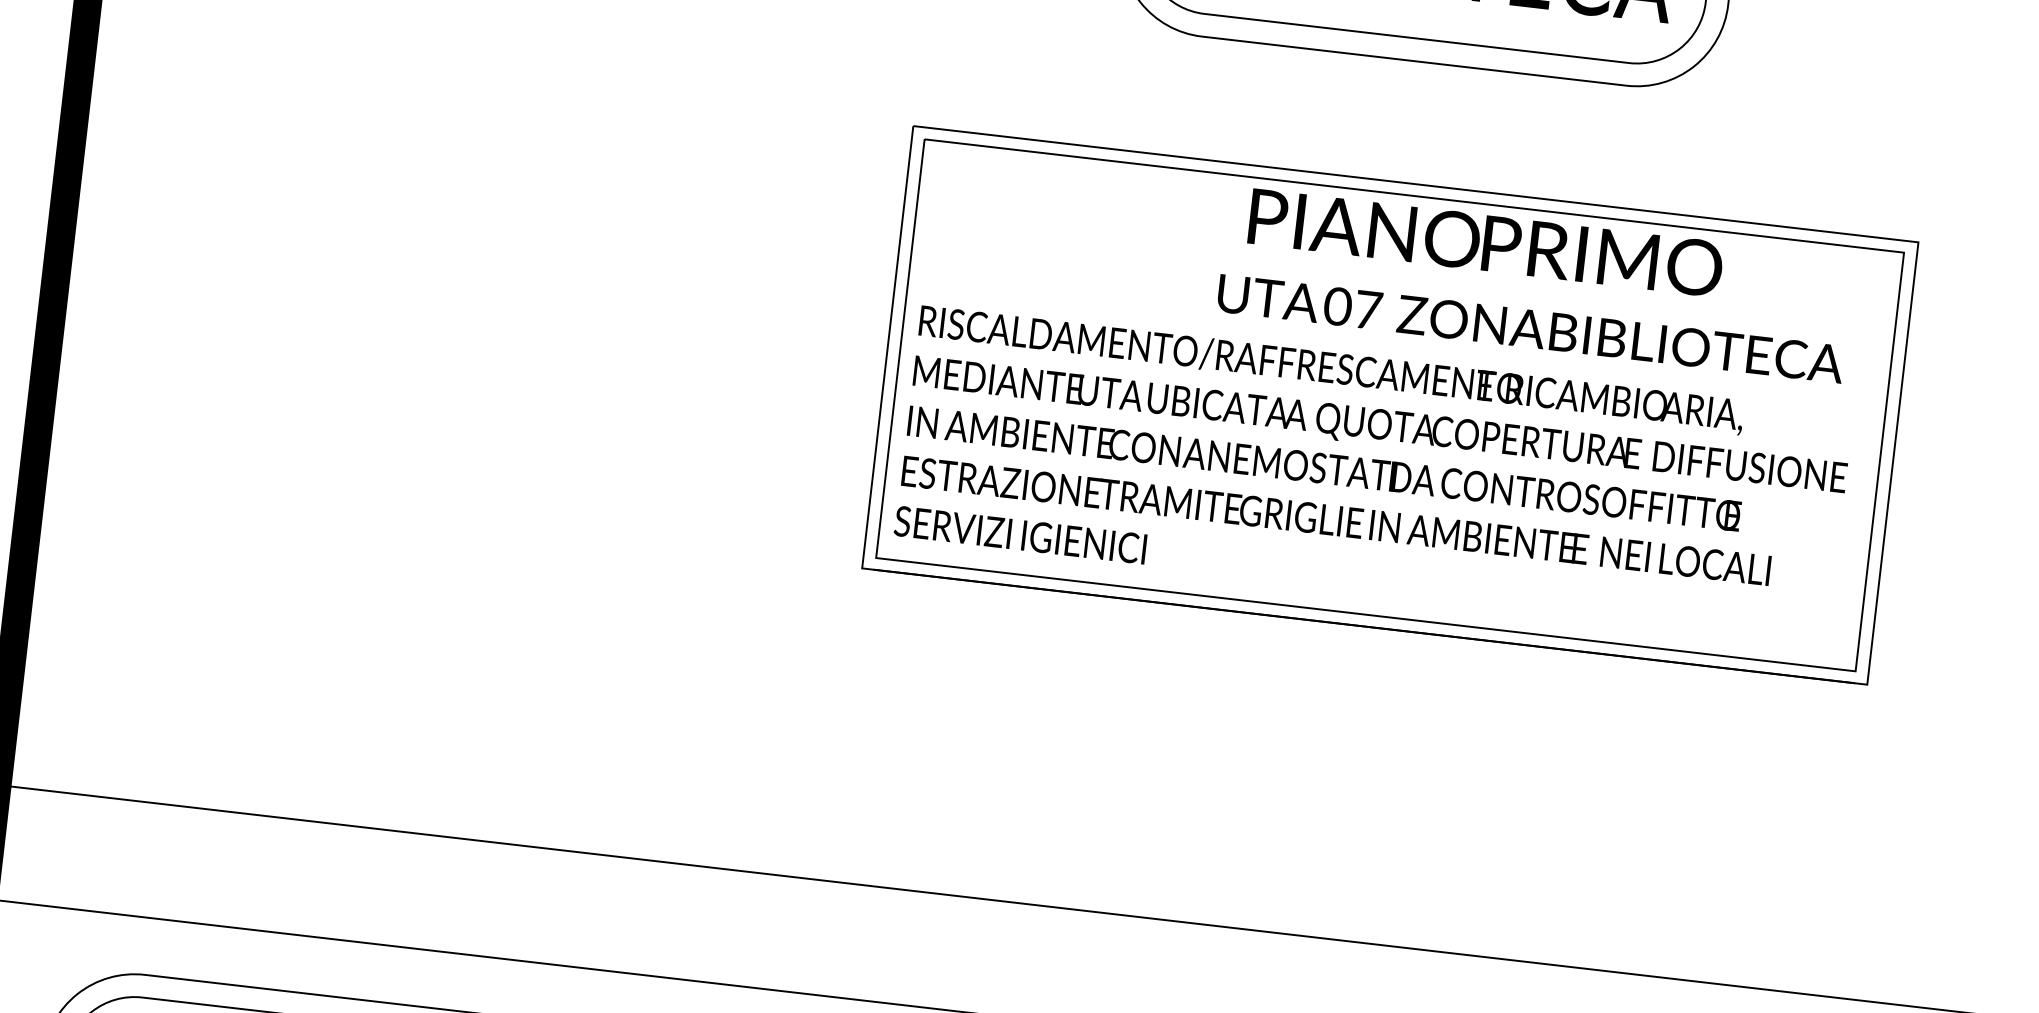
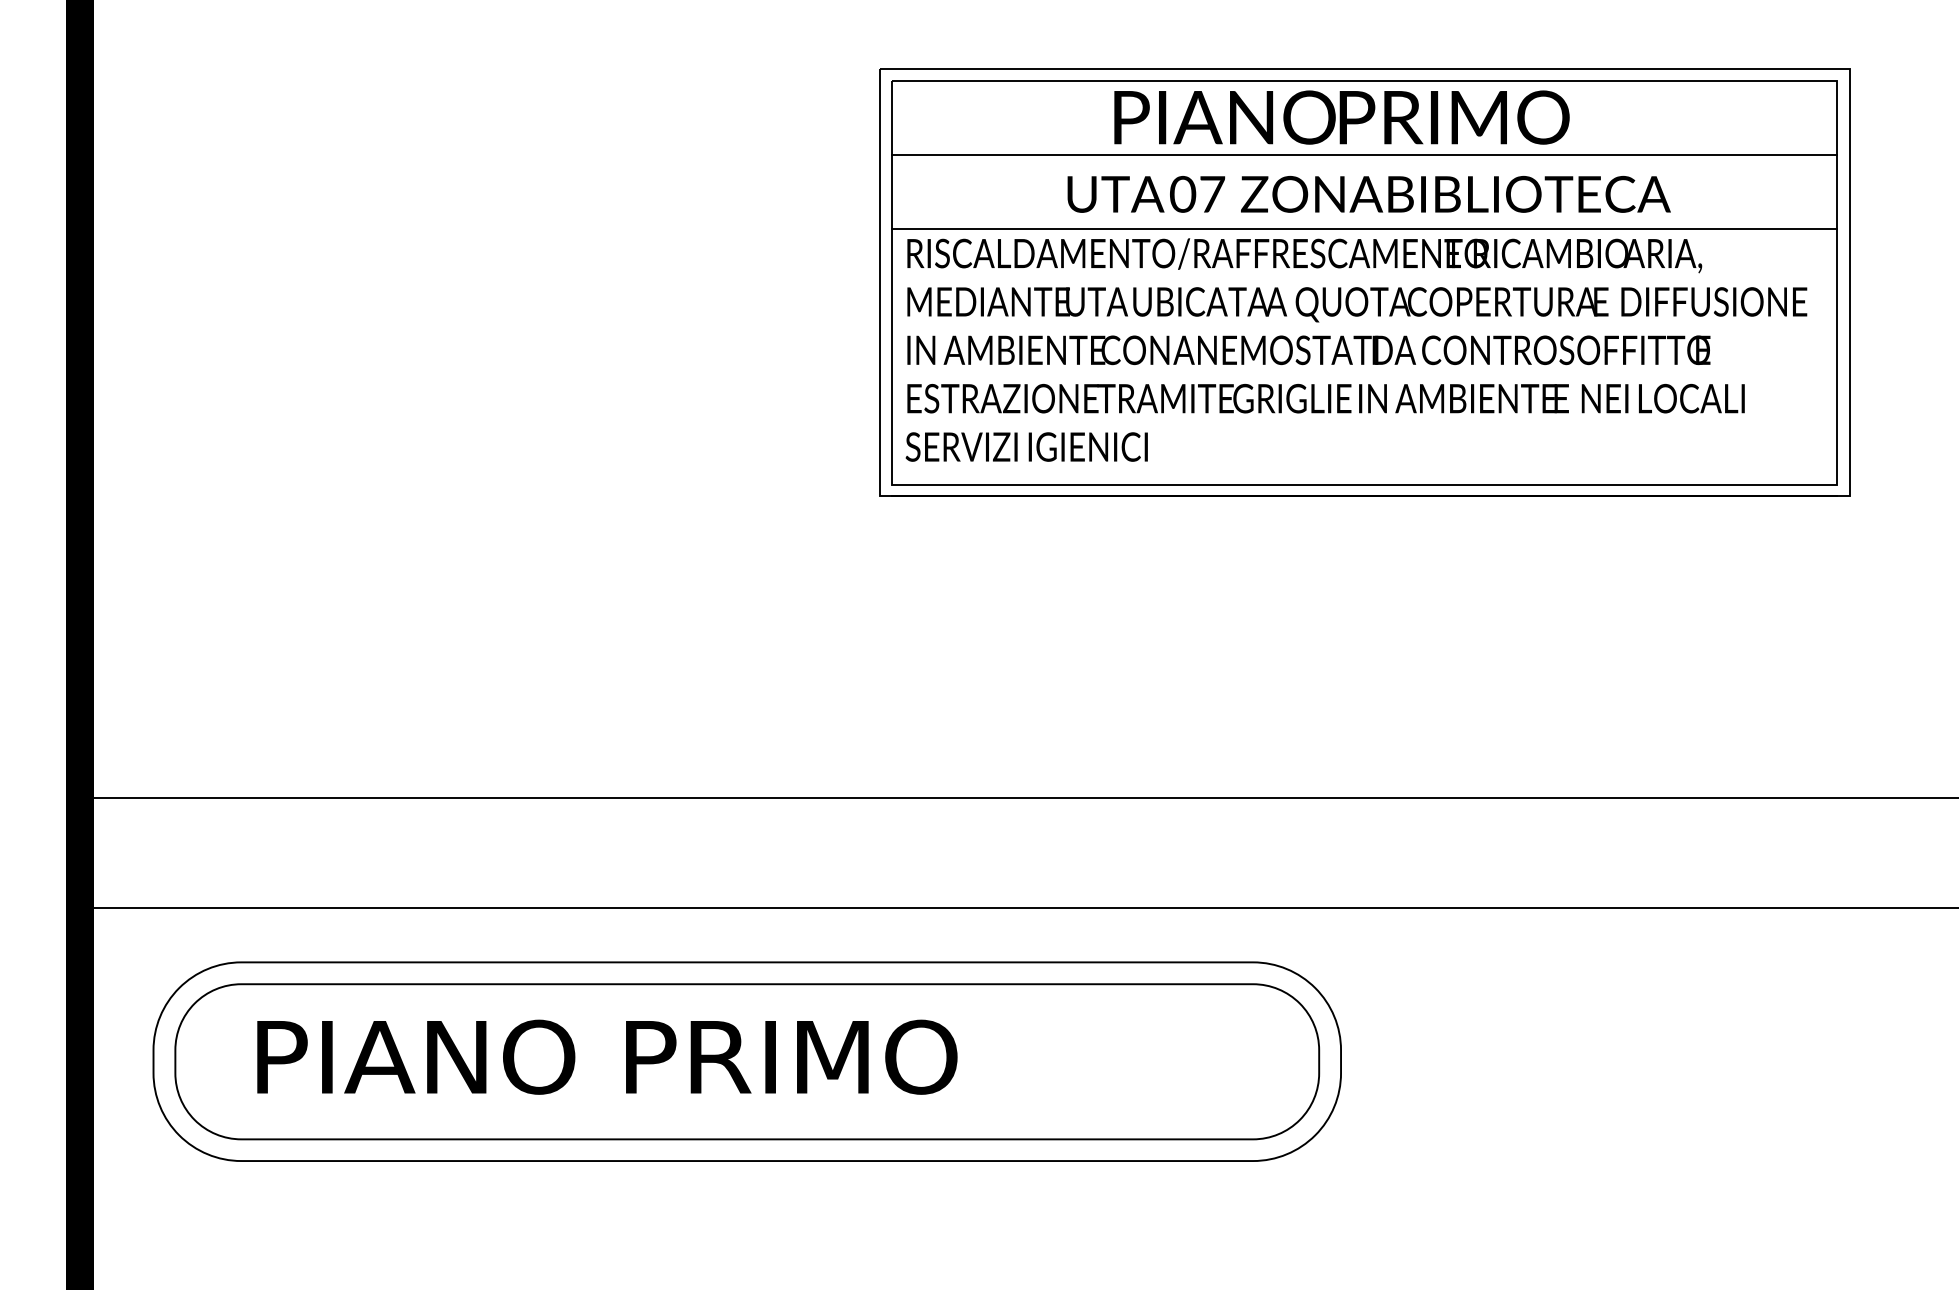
text: (1485, 242) -> (1341, 117), moved
line: (1405, 272) -> (1364, 154), added
text: (1530, 328) -> (1368, 194), moved
line: (1396, 349) -> (1364, 228), added

